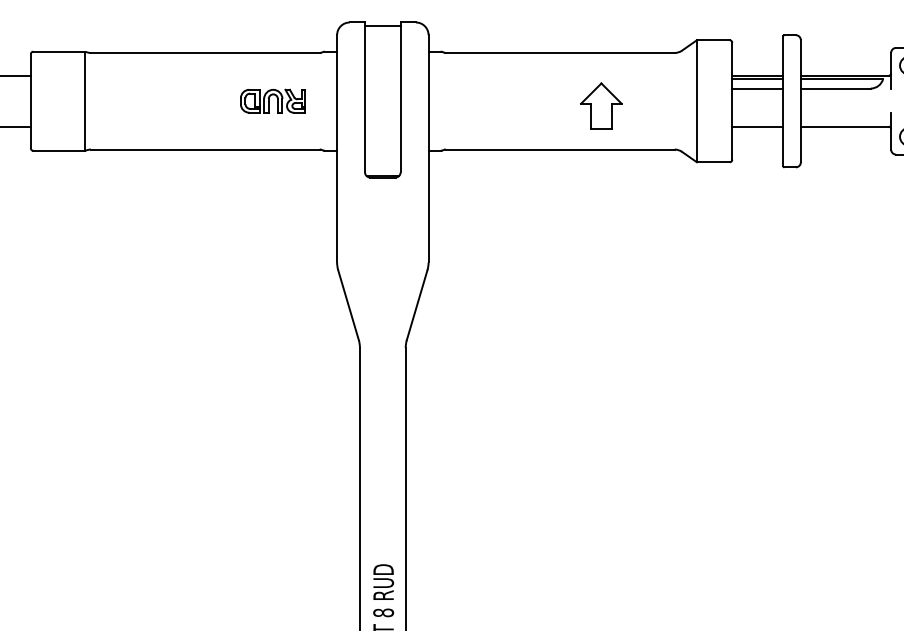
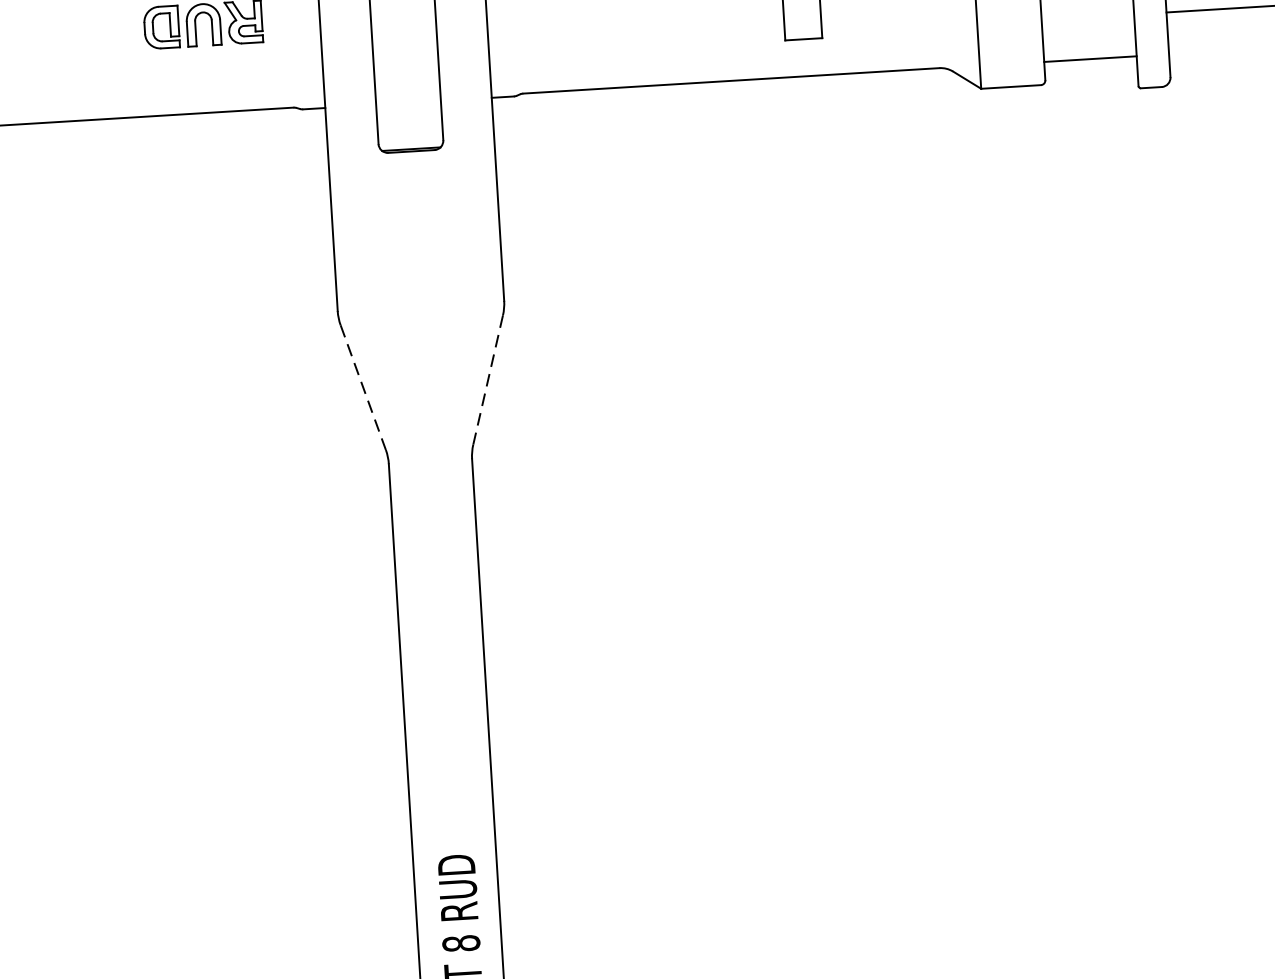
line: (757, 126) -> (1090, 58), moved
line: (348, 305) -> (363, 388), solid -> dashed
line: (417, 305) -> (488, 380), solid -> dashed

